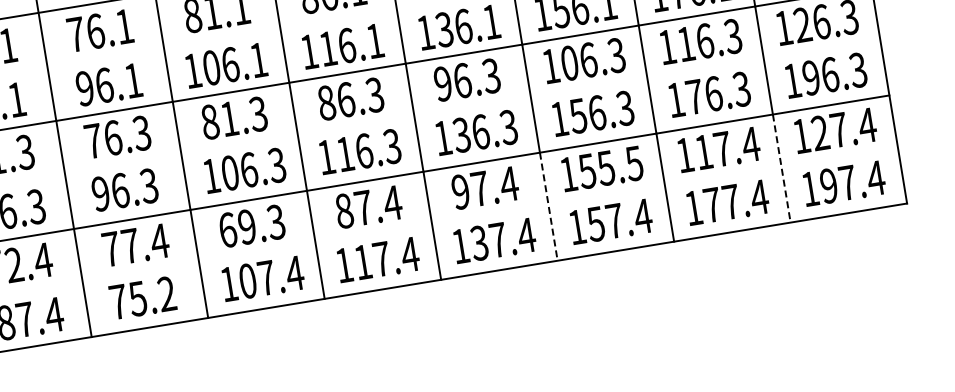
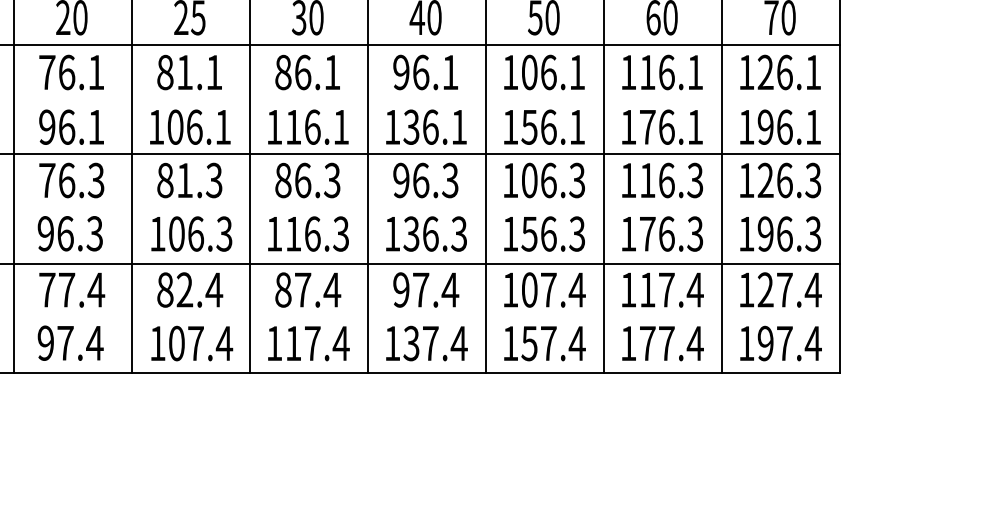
text: (610, 166) -> (553, 289), 155.5 -> 107.4
line: (781, 168) -> (721, 318), dashed -> solid
line: (548, 206) -> (485, 318), dashed -> solid
text: (252, 225) -> (190, 289), 69.3 -> 82.4
text: (142, 297) -> (70, 342), 75.2 -> 97.4

